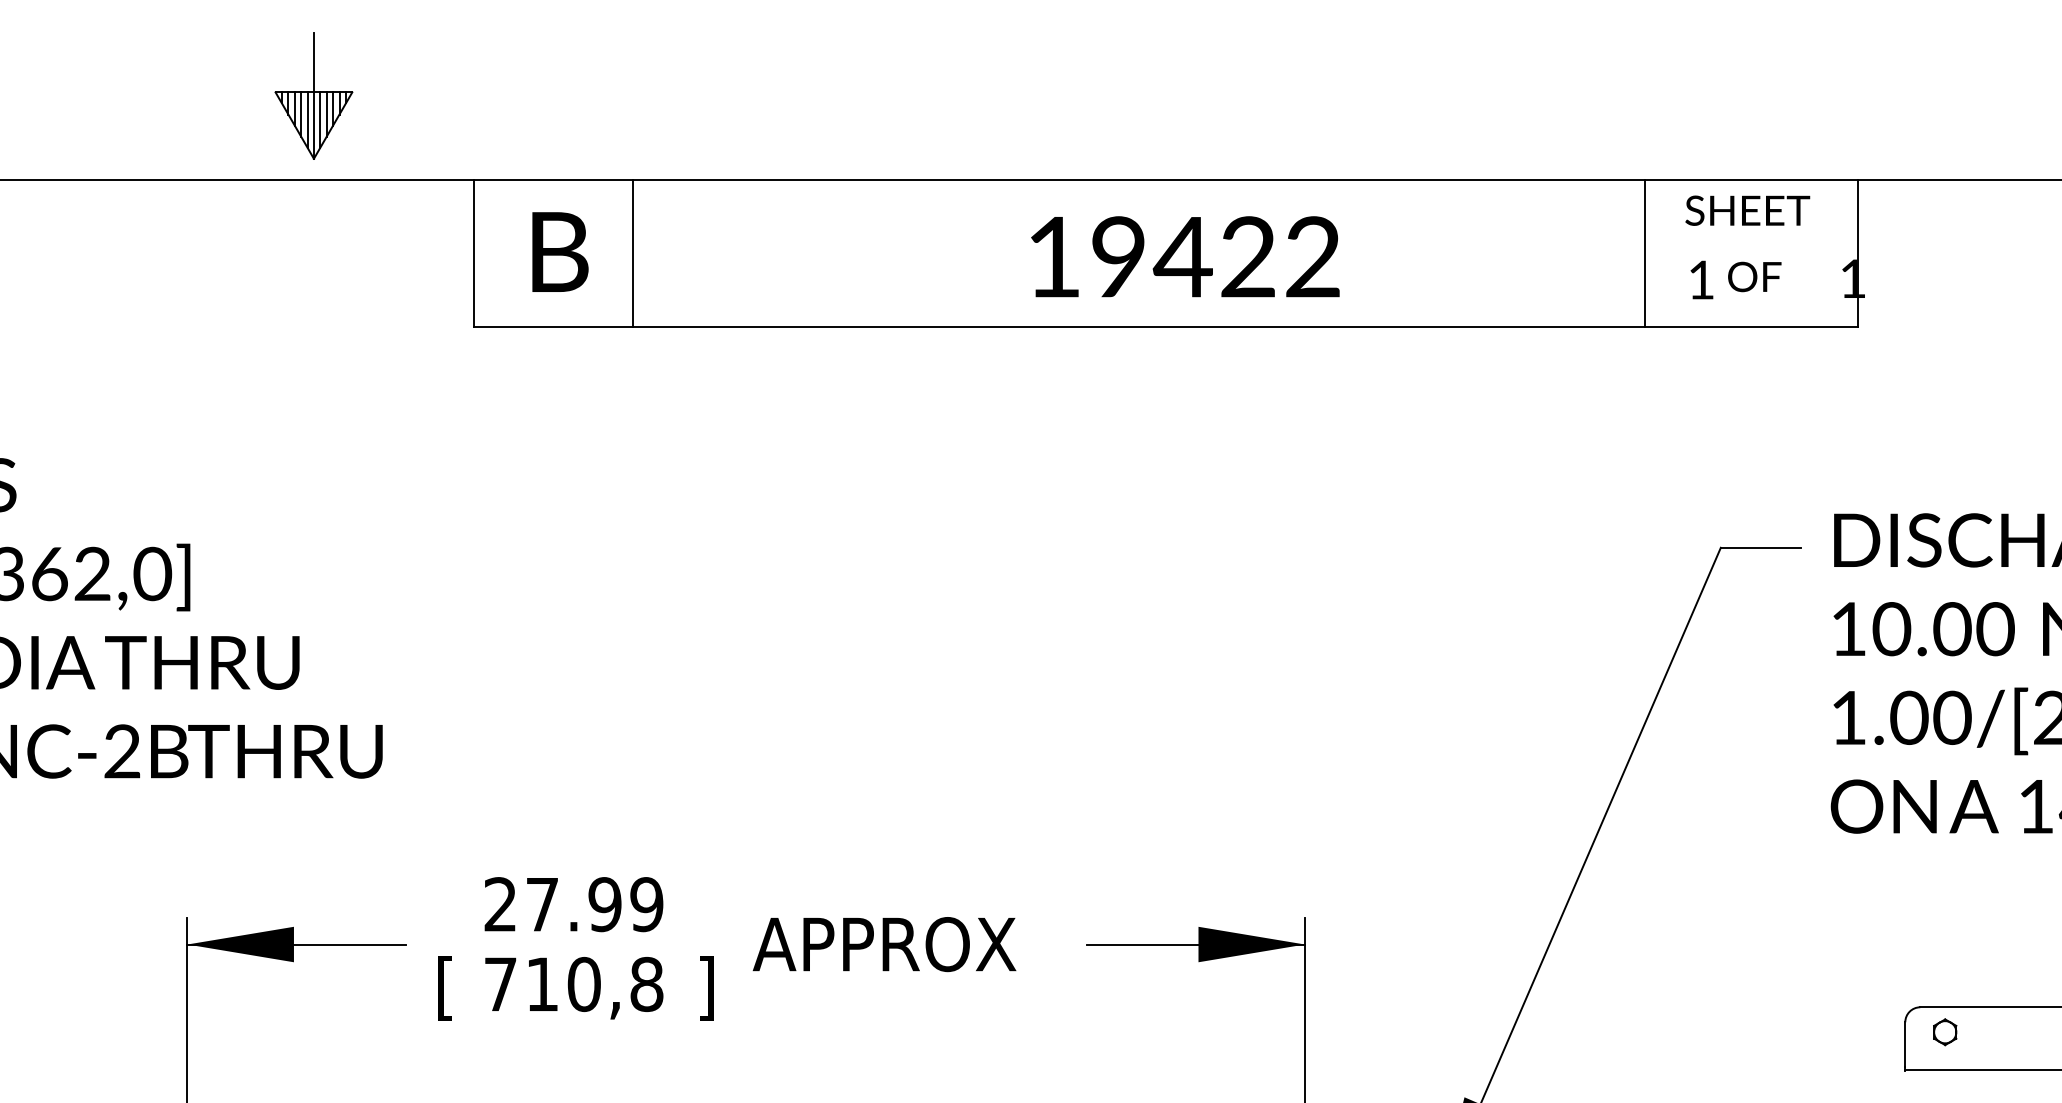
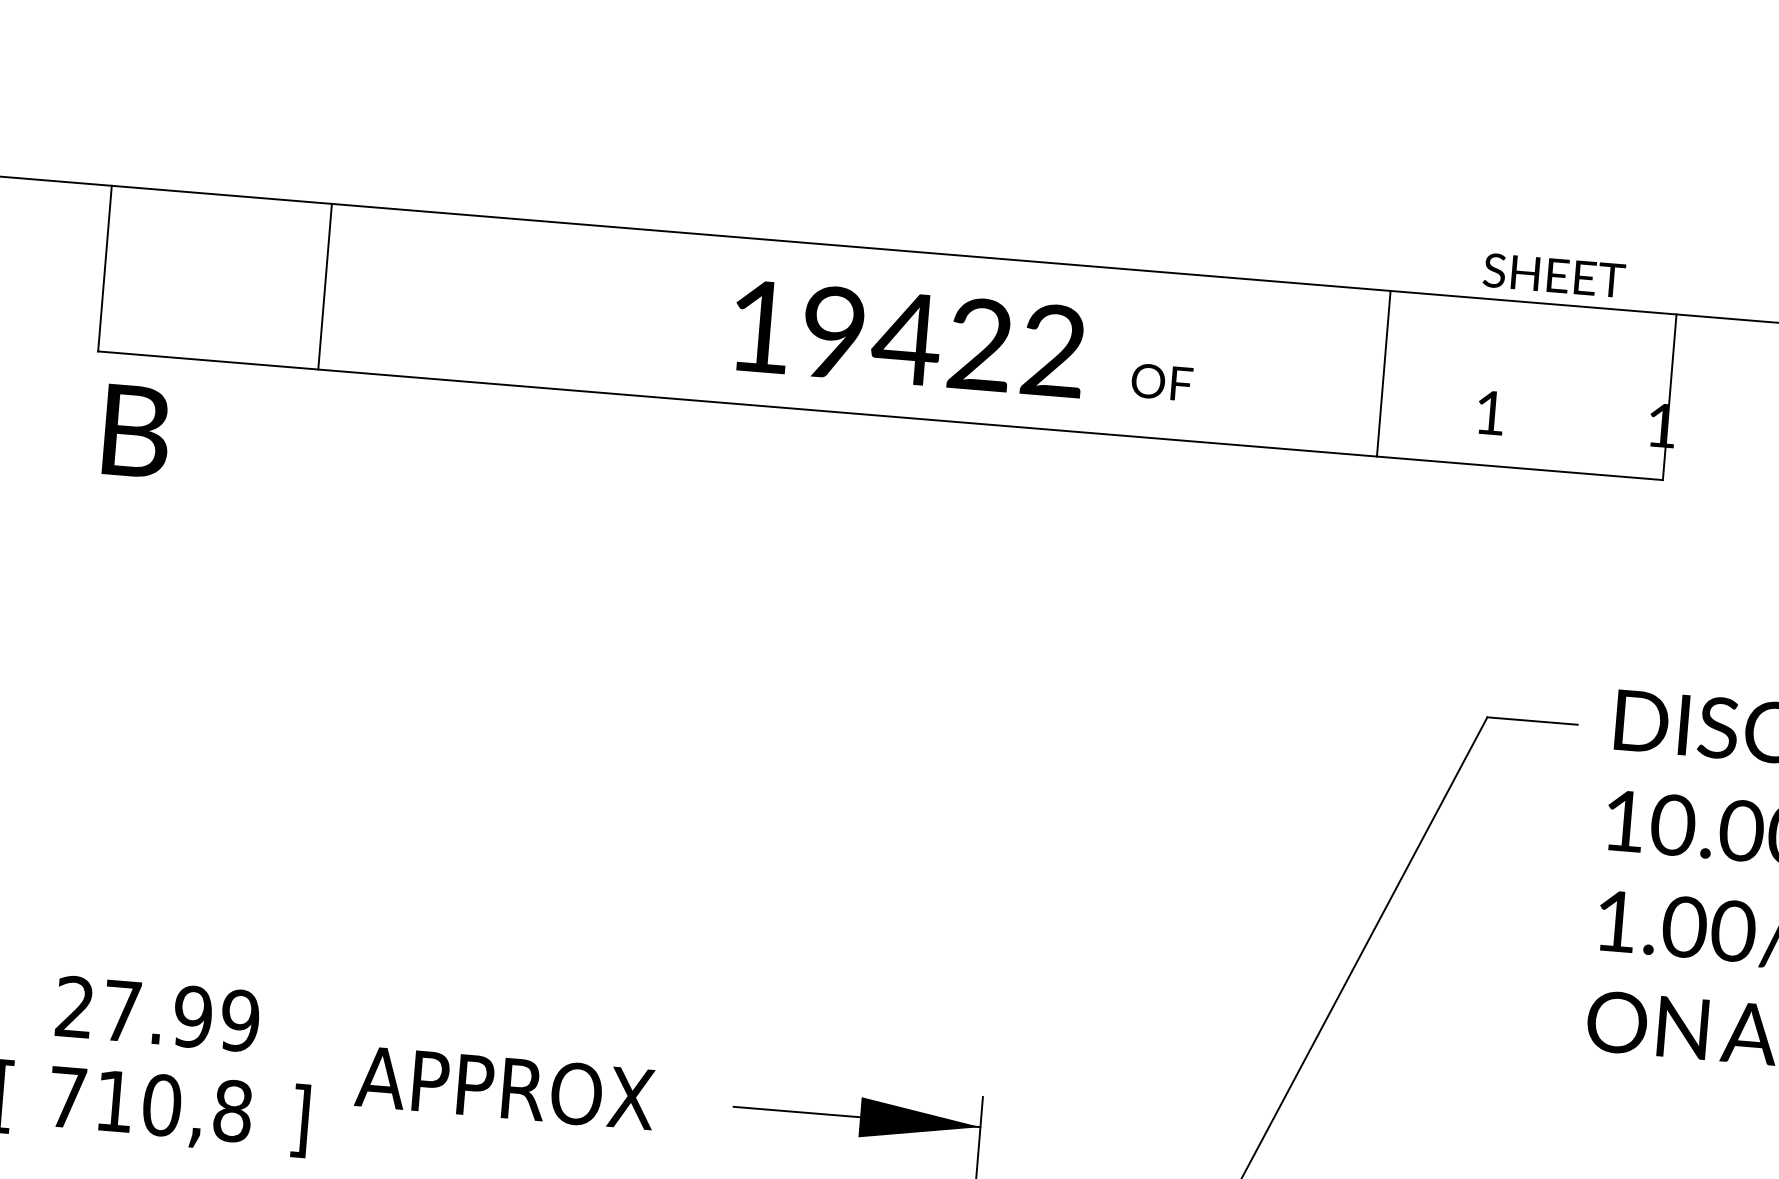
text: (1747, 210) -> (1554, 275), moved
text: (560, 251) -> (136, 430), moved
line: (633, 253) -> (325, 286), moved
line: (1644, 253) -> (1383, 373), moved
text: (1754, 276) -> (1161, 381), moved

